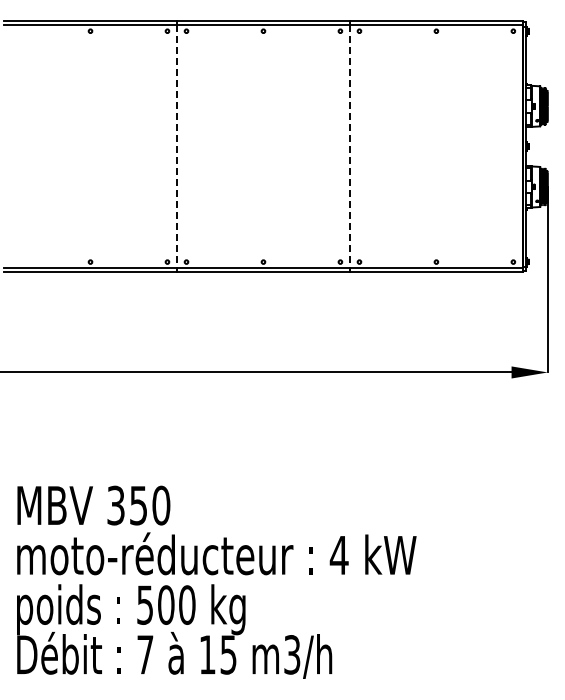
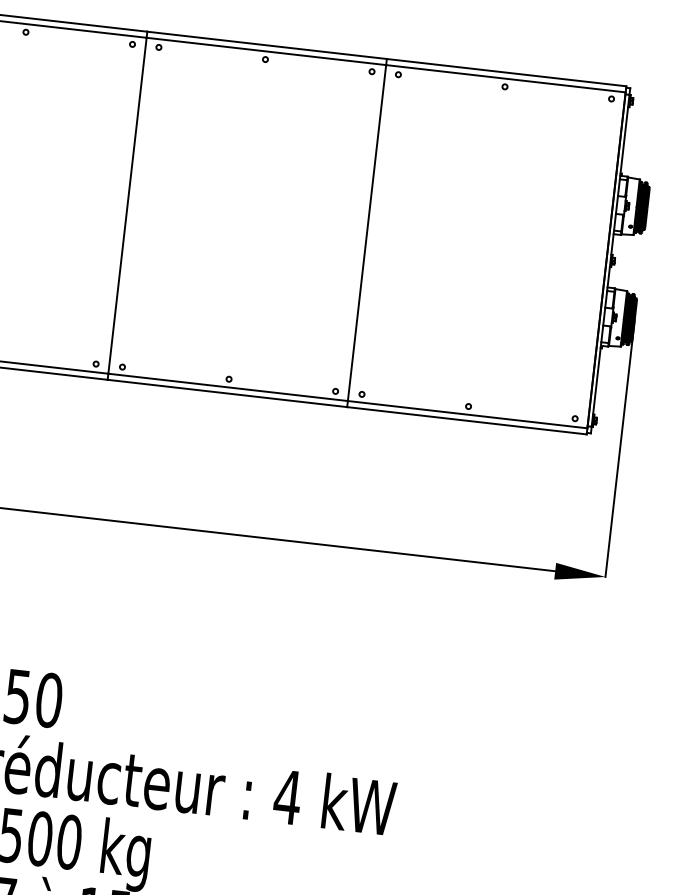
line: (177, 147) -> (128, 206), dashed -> solid
line: (349, 147) -> (366, 234), dashed -> solid

